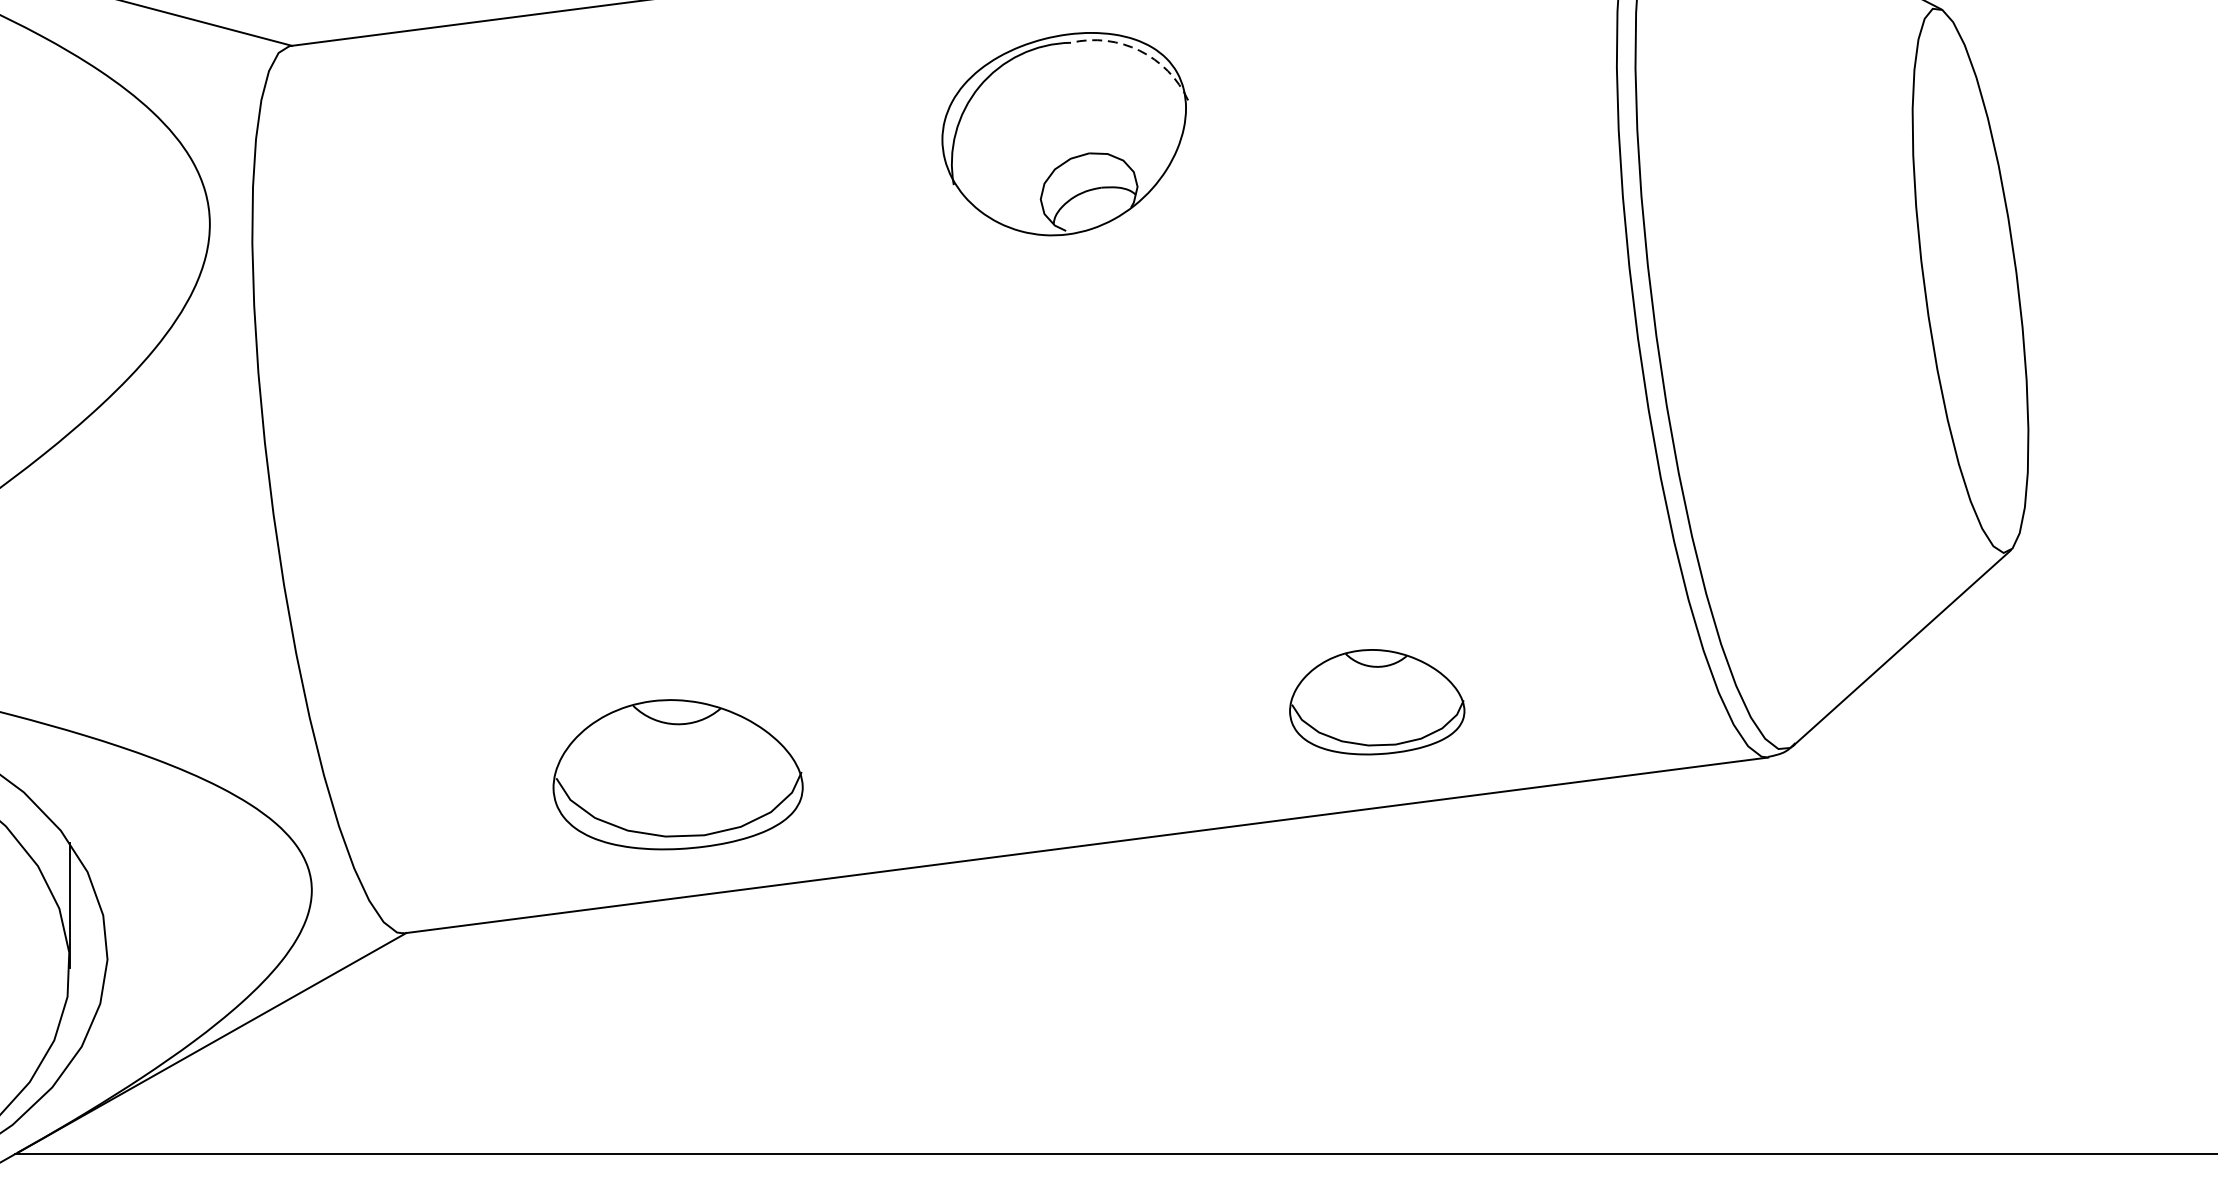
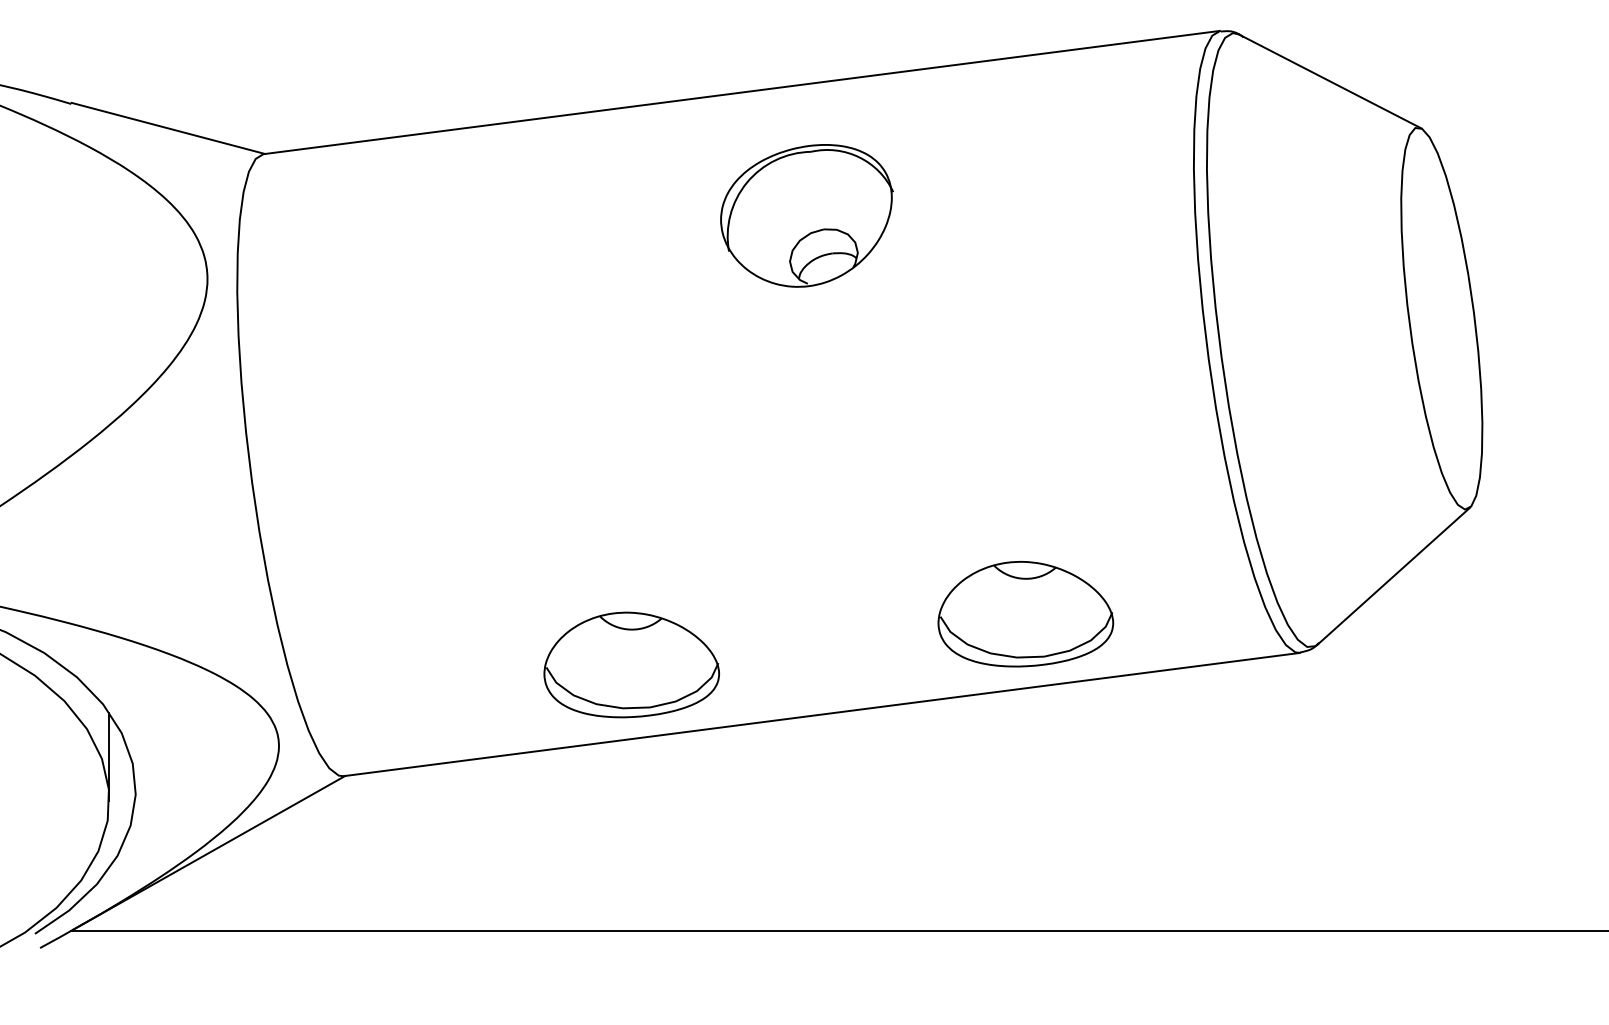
arc: (1139, 50) -> (859, 157), dashed -> solid
part: (1376, 701) -> (1025, 613), size x1.43
part: (677, 774) -> (631, 664), moved

